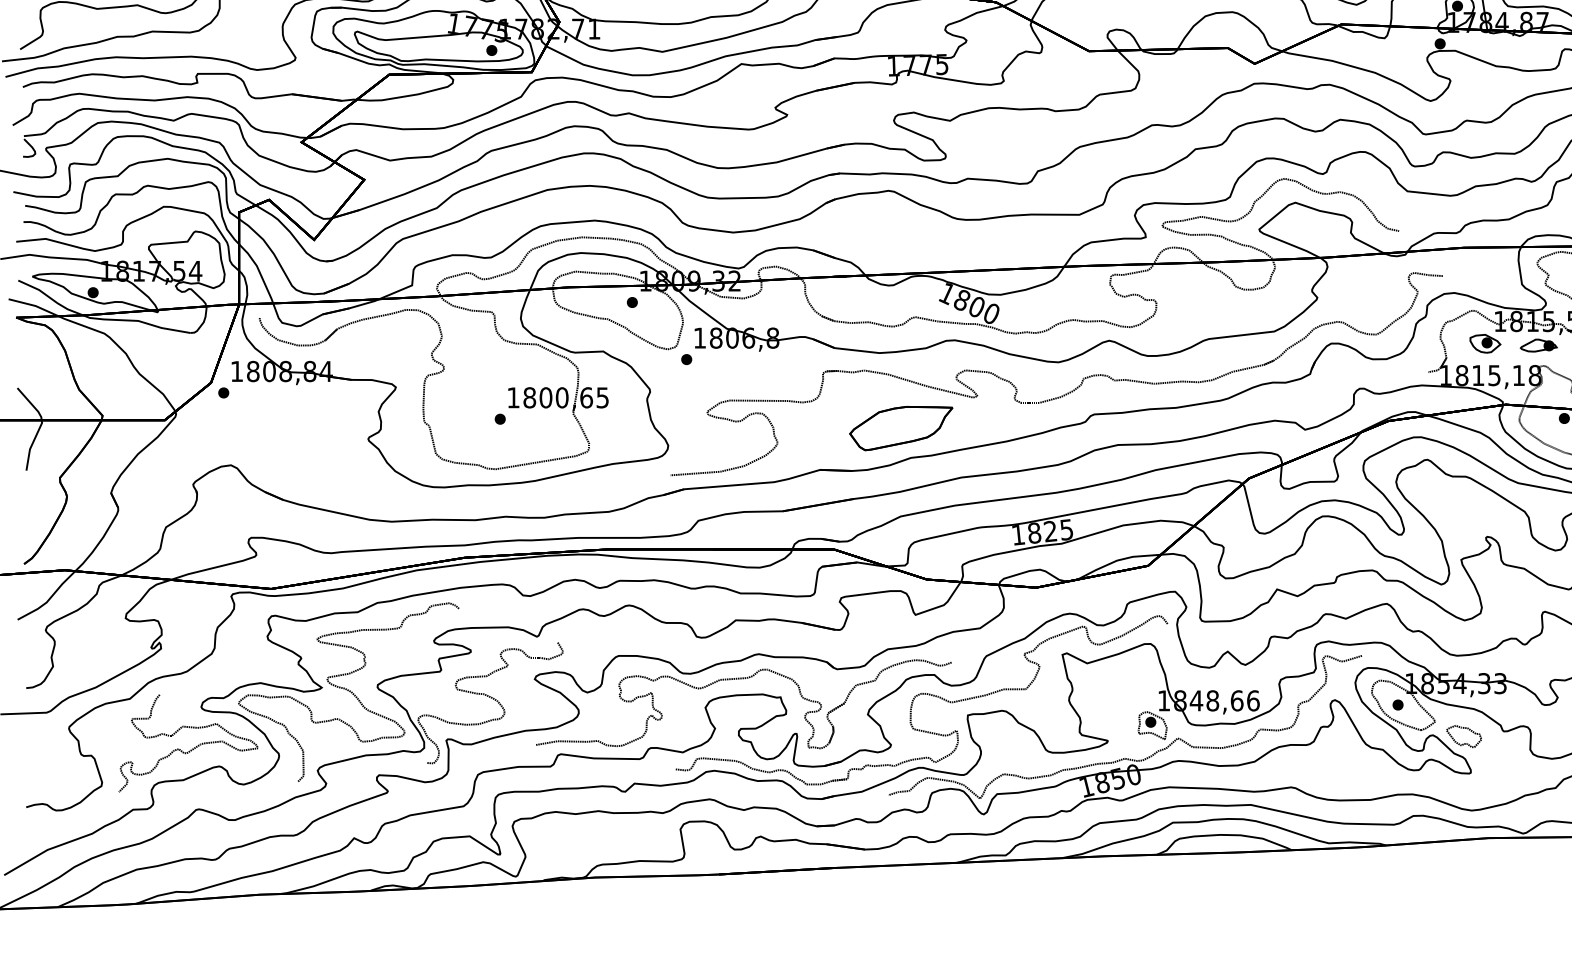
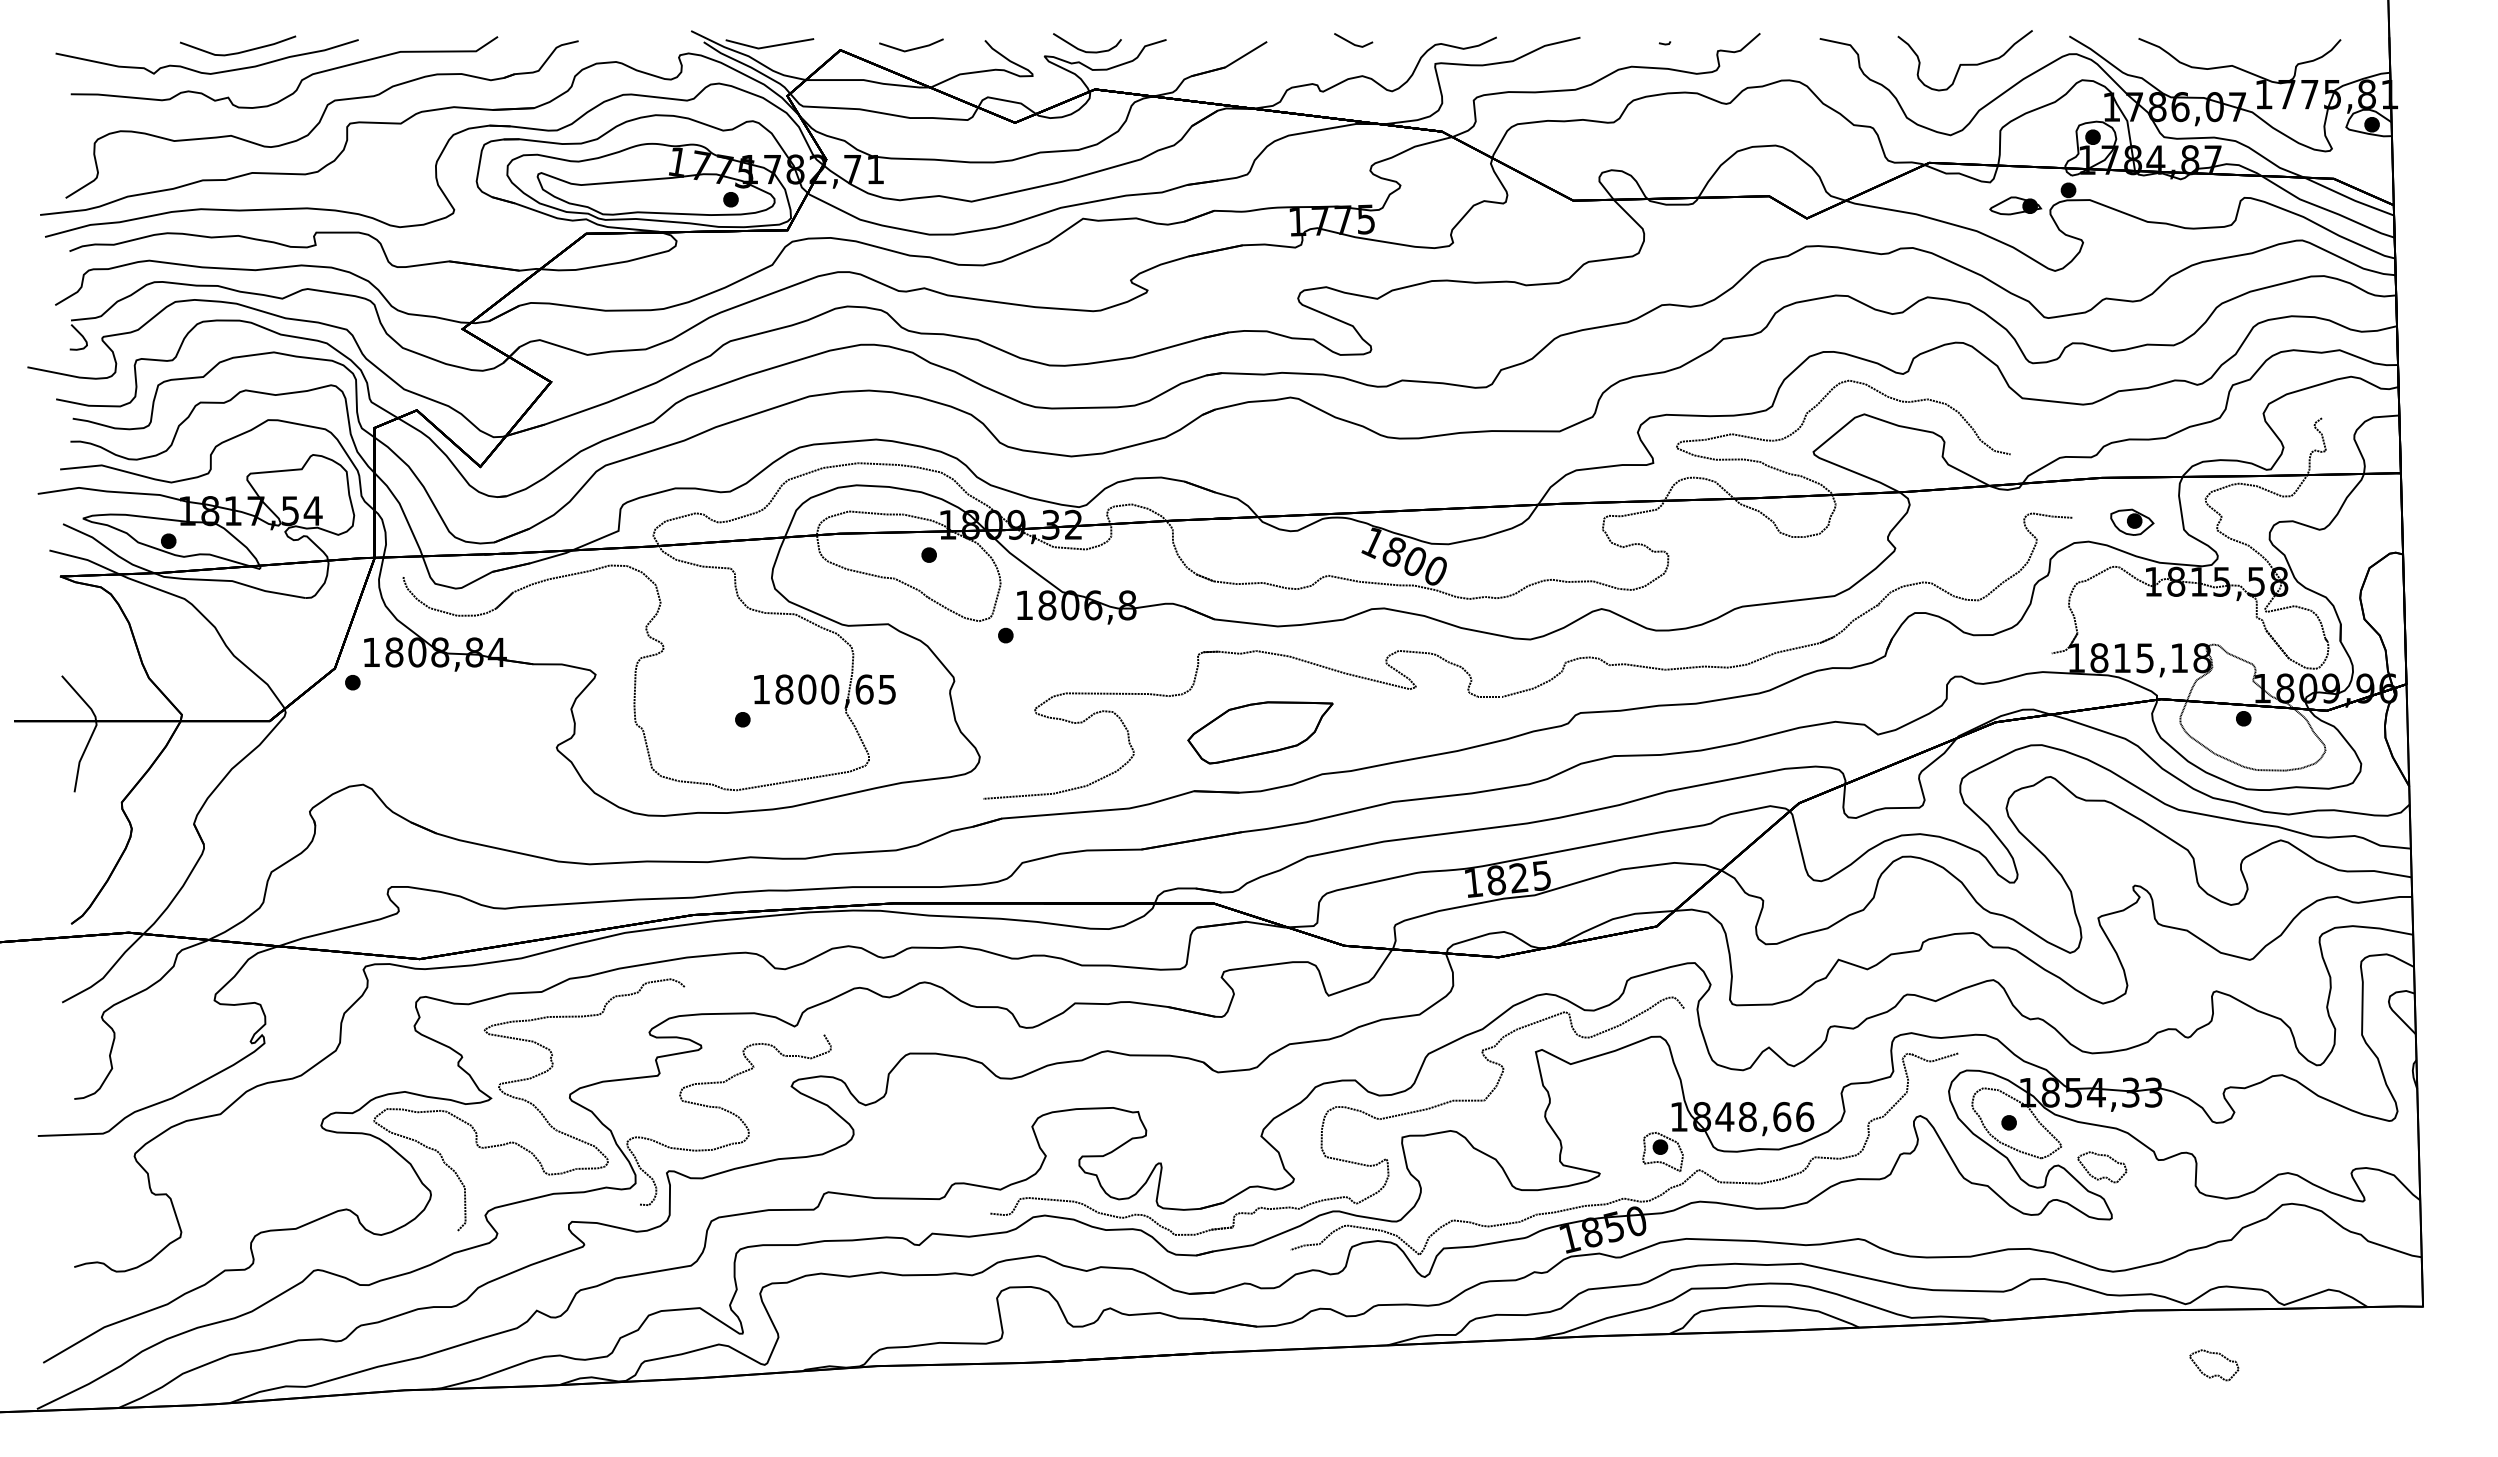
part: (1485, 343) -> (2132, 521), moved
part: (1538, 345) -> (2015, 205), moved
part: (901, 428) -> (1260, 732), moved
part: (741, 679) -> (1083, 1086), removed
curve: (192, 748) -> (308, 1184), removed
part: (1544, 883) -> (2215, 1374), added

